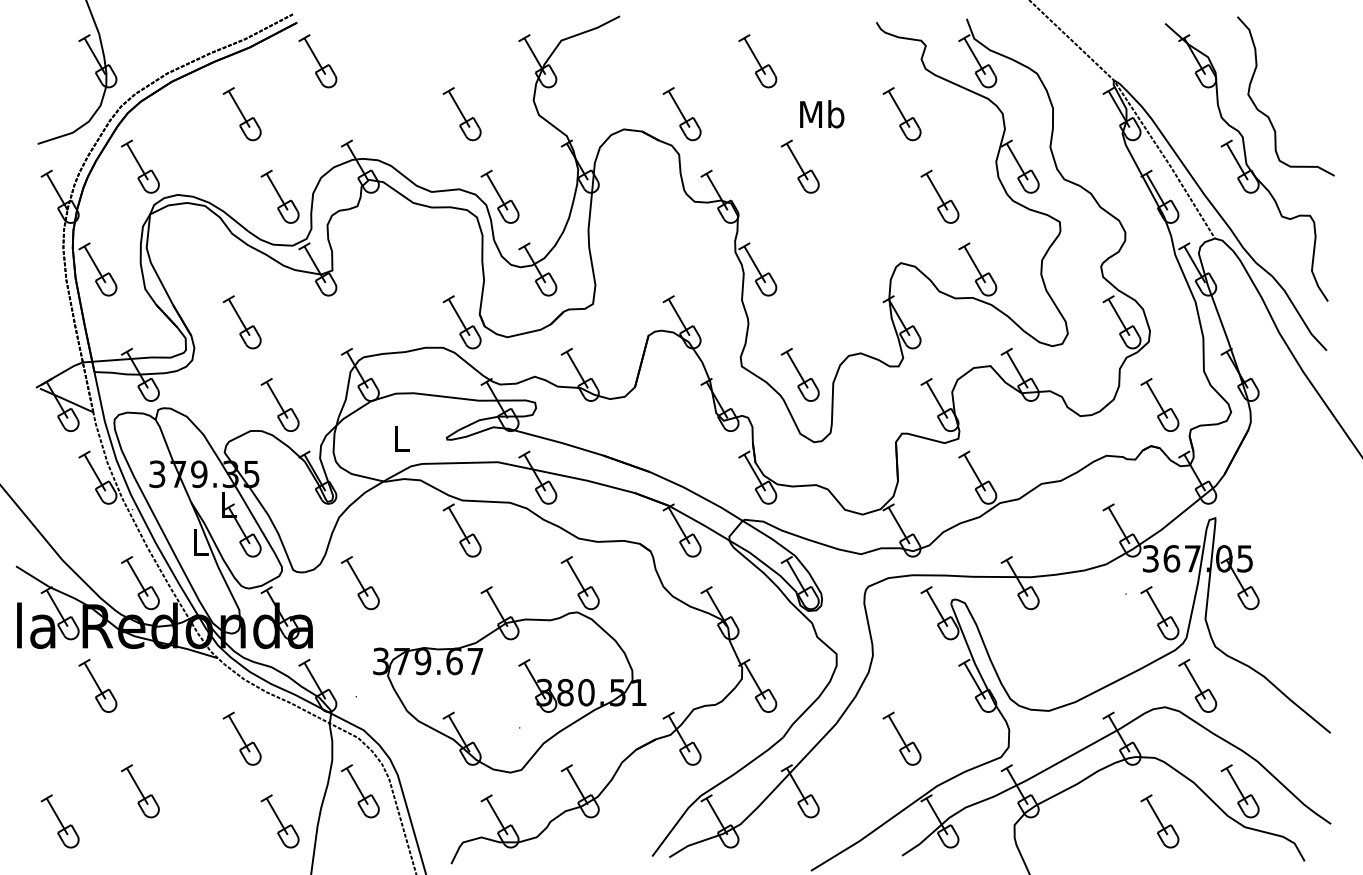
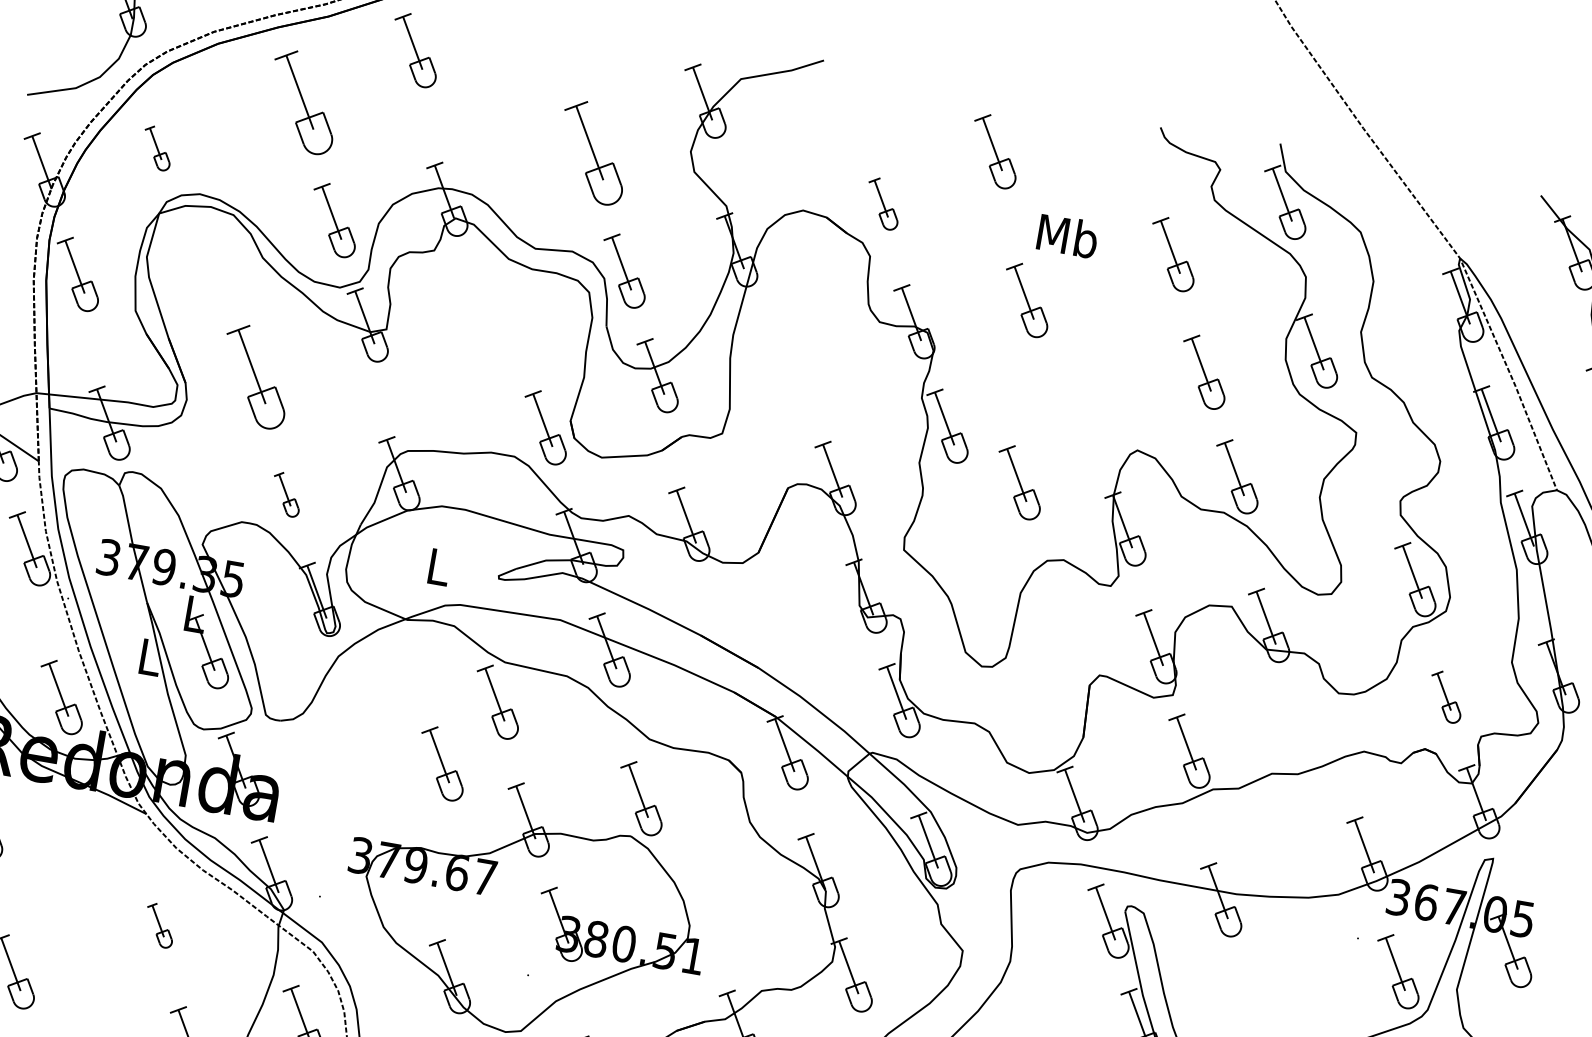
part: (241, 114) -> (302, 102), size x1.4
part: (461, 114) -> (592, 153), size x1.4
part: (681, 114) -> (882, 204), size x0.7
part: (140, 166) -> (157, 148), size x0.6
part: (241, 322) -> (254, 376), size x1.4
part: (799, 374) -> (1018, 481), moved
part: (279, 404) -> (285, 493), size x0.6
part: (1159, 404) -> (1445, 696), size x0.7
part: (359, 583) -> (441, 763), moved
part: (241, 738) -> (159, 925), size x0.6

